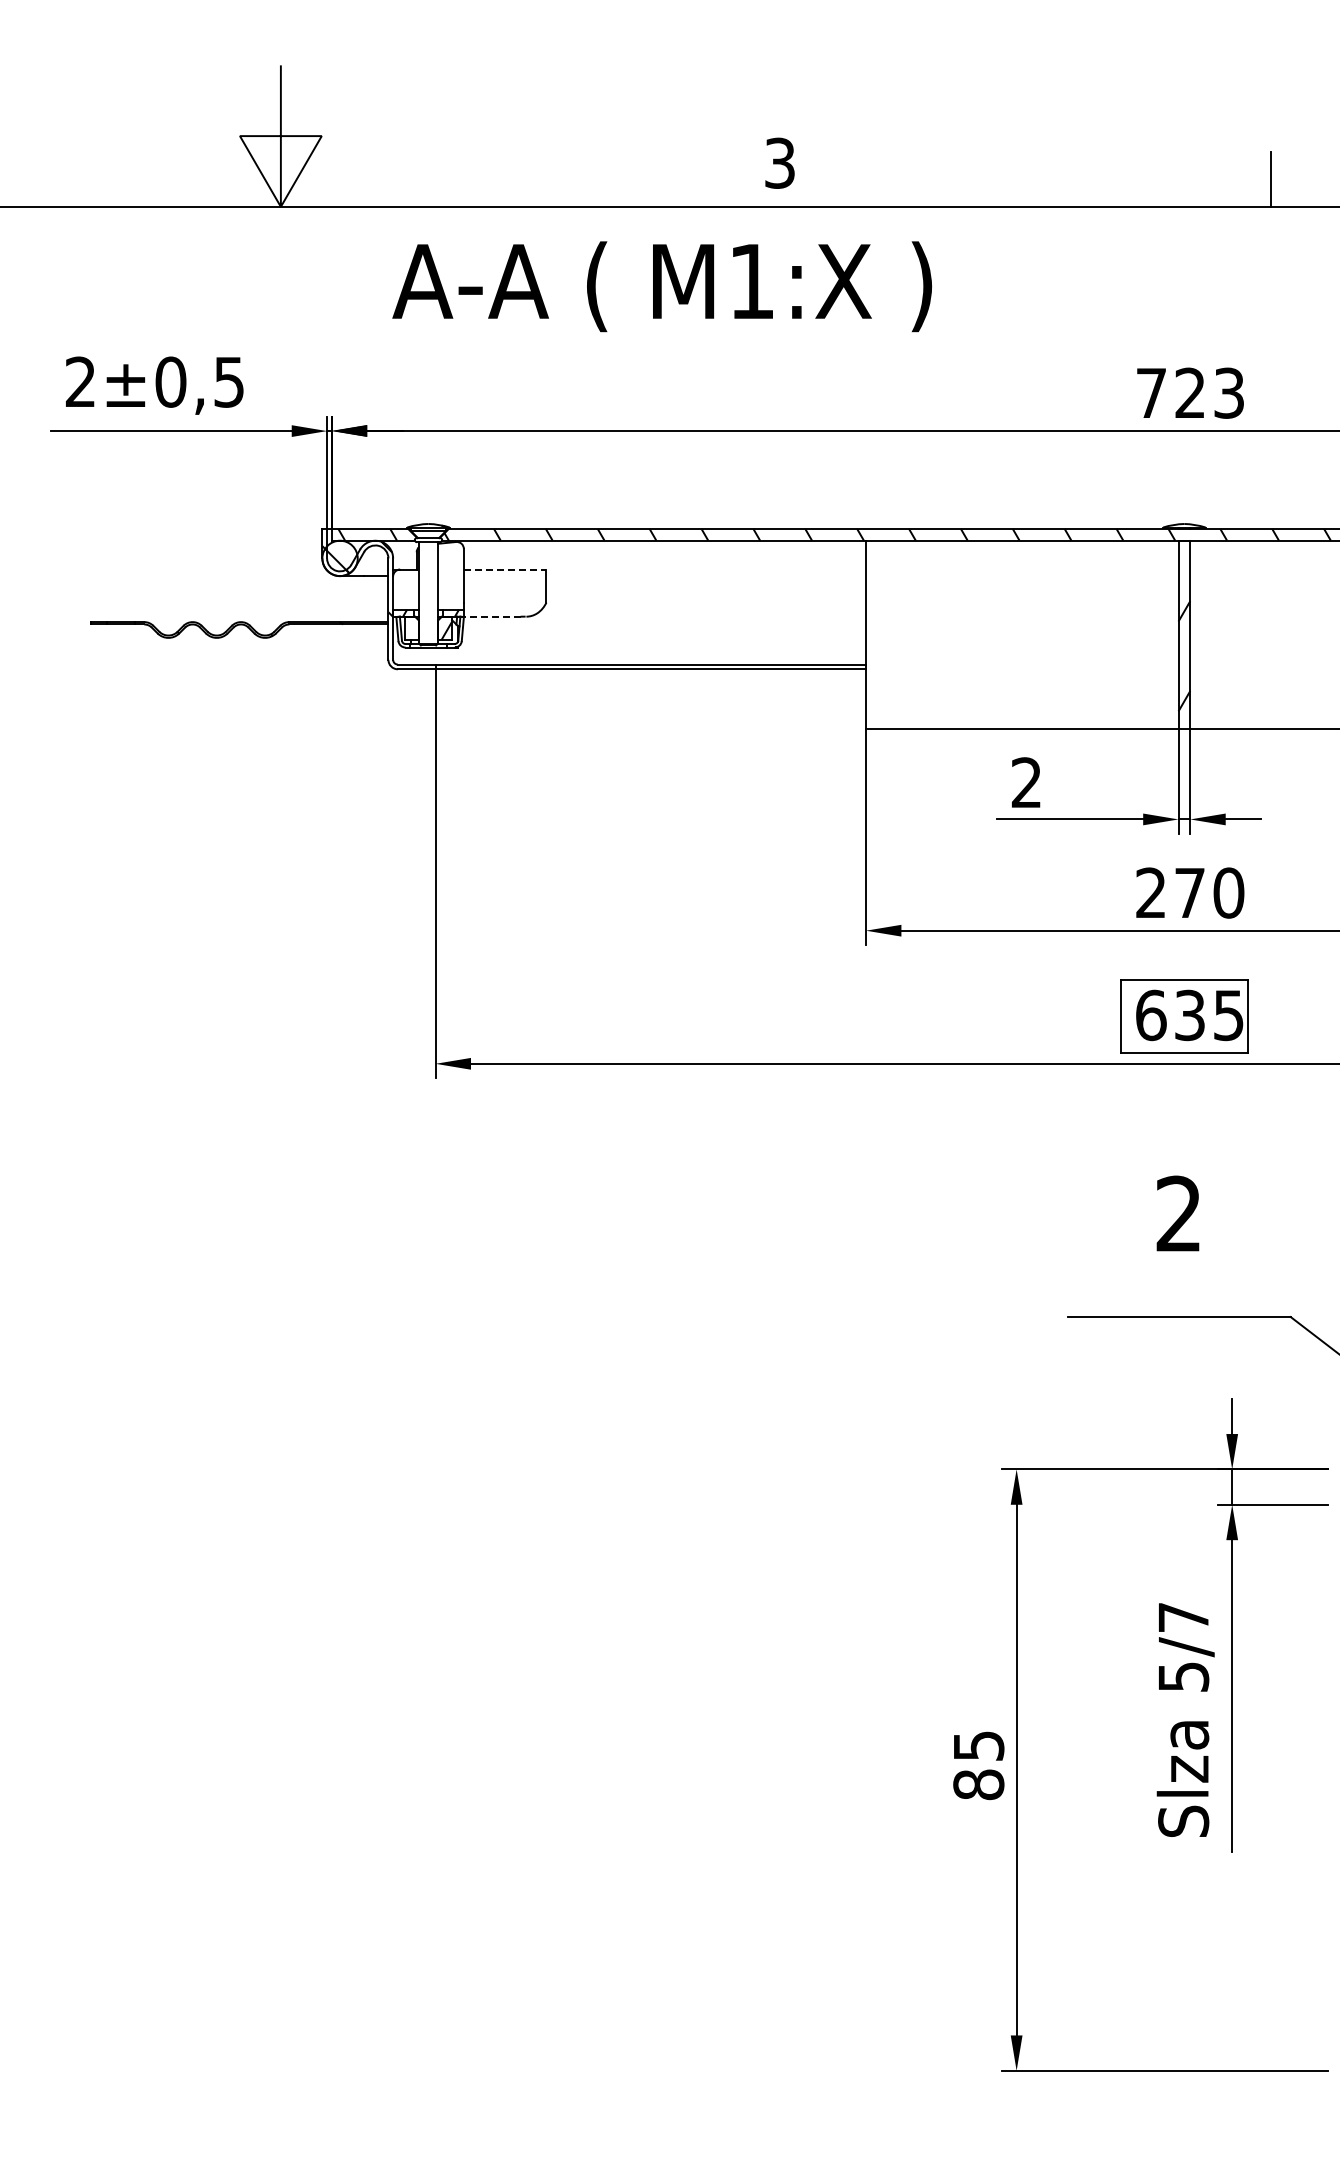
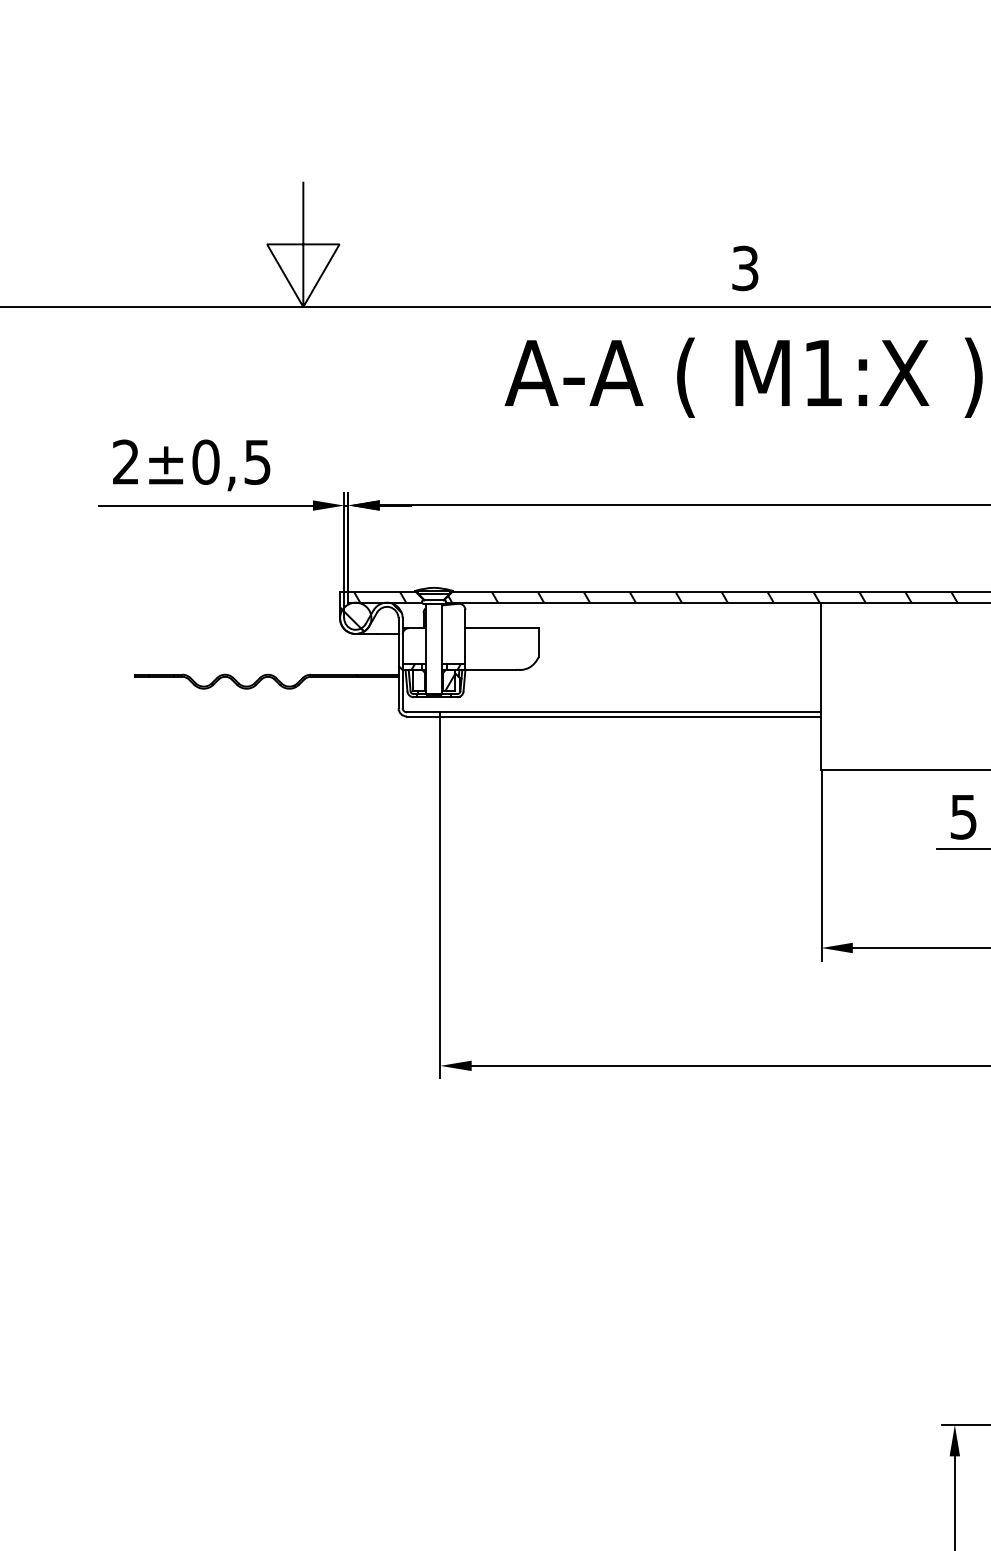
text: (661, 286) -> (743, 377), moved
line: (505, 569) -> (502, 628), dashed -> solid
line: (491, 616) -> (489, 669), dashed -> solid
text: (1025, 782) -> (962, 816), 2 -> 5

